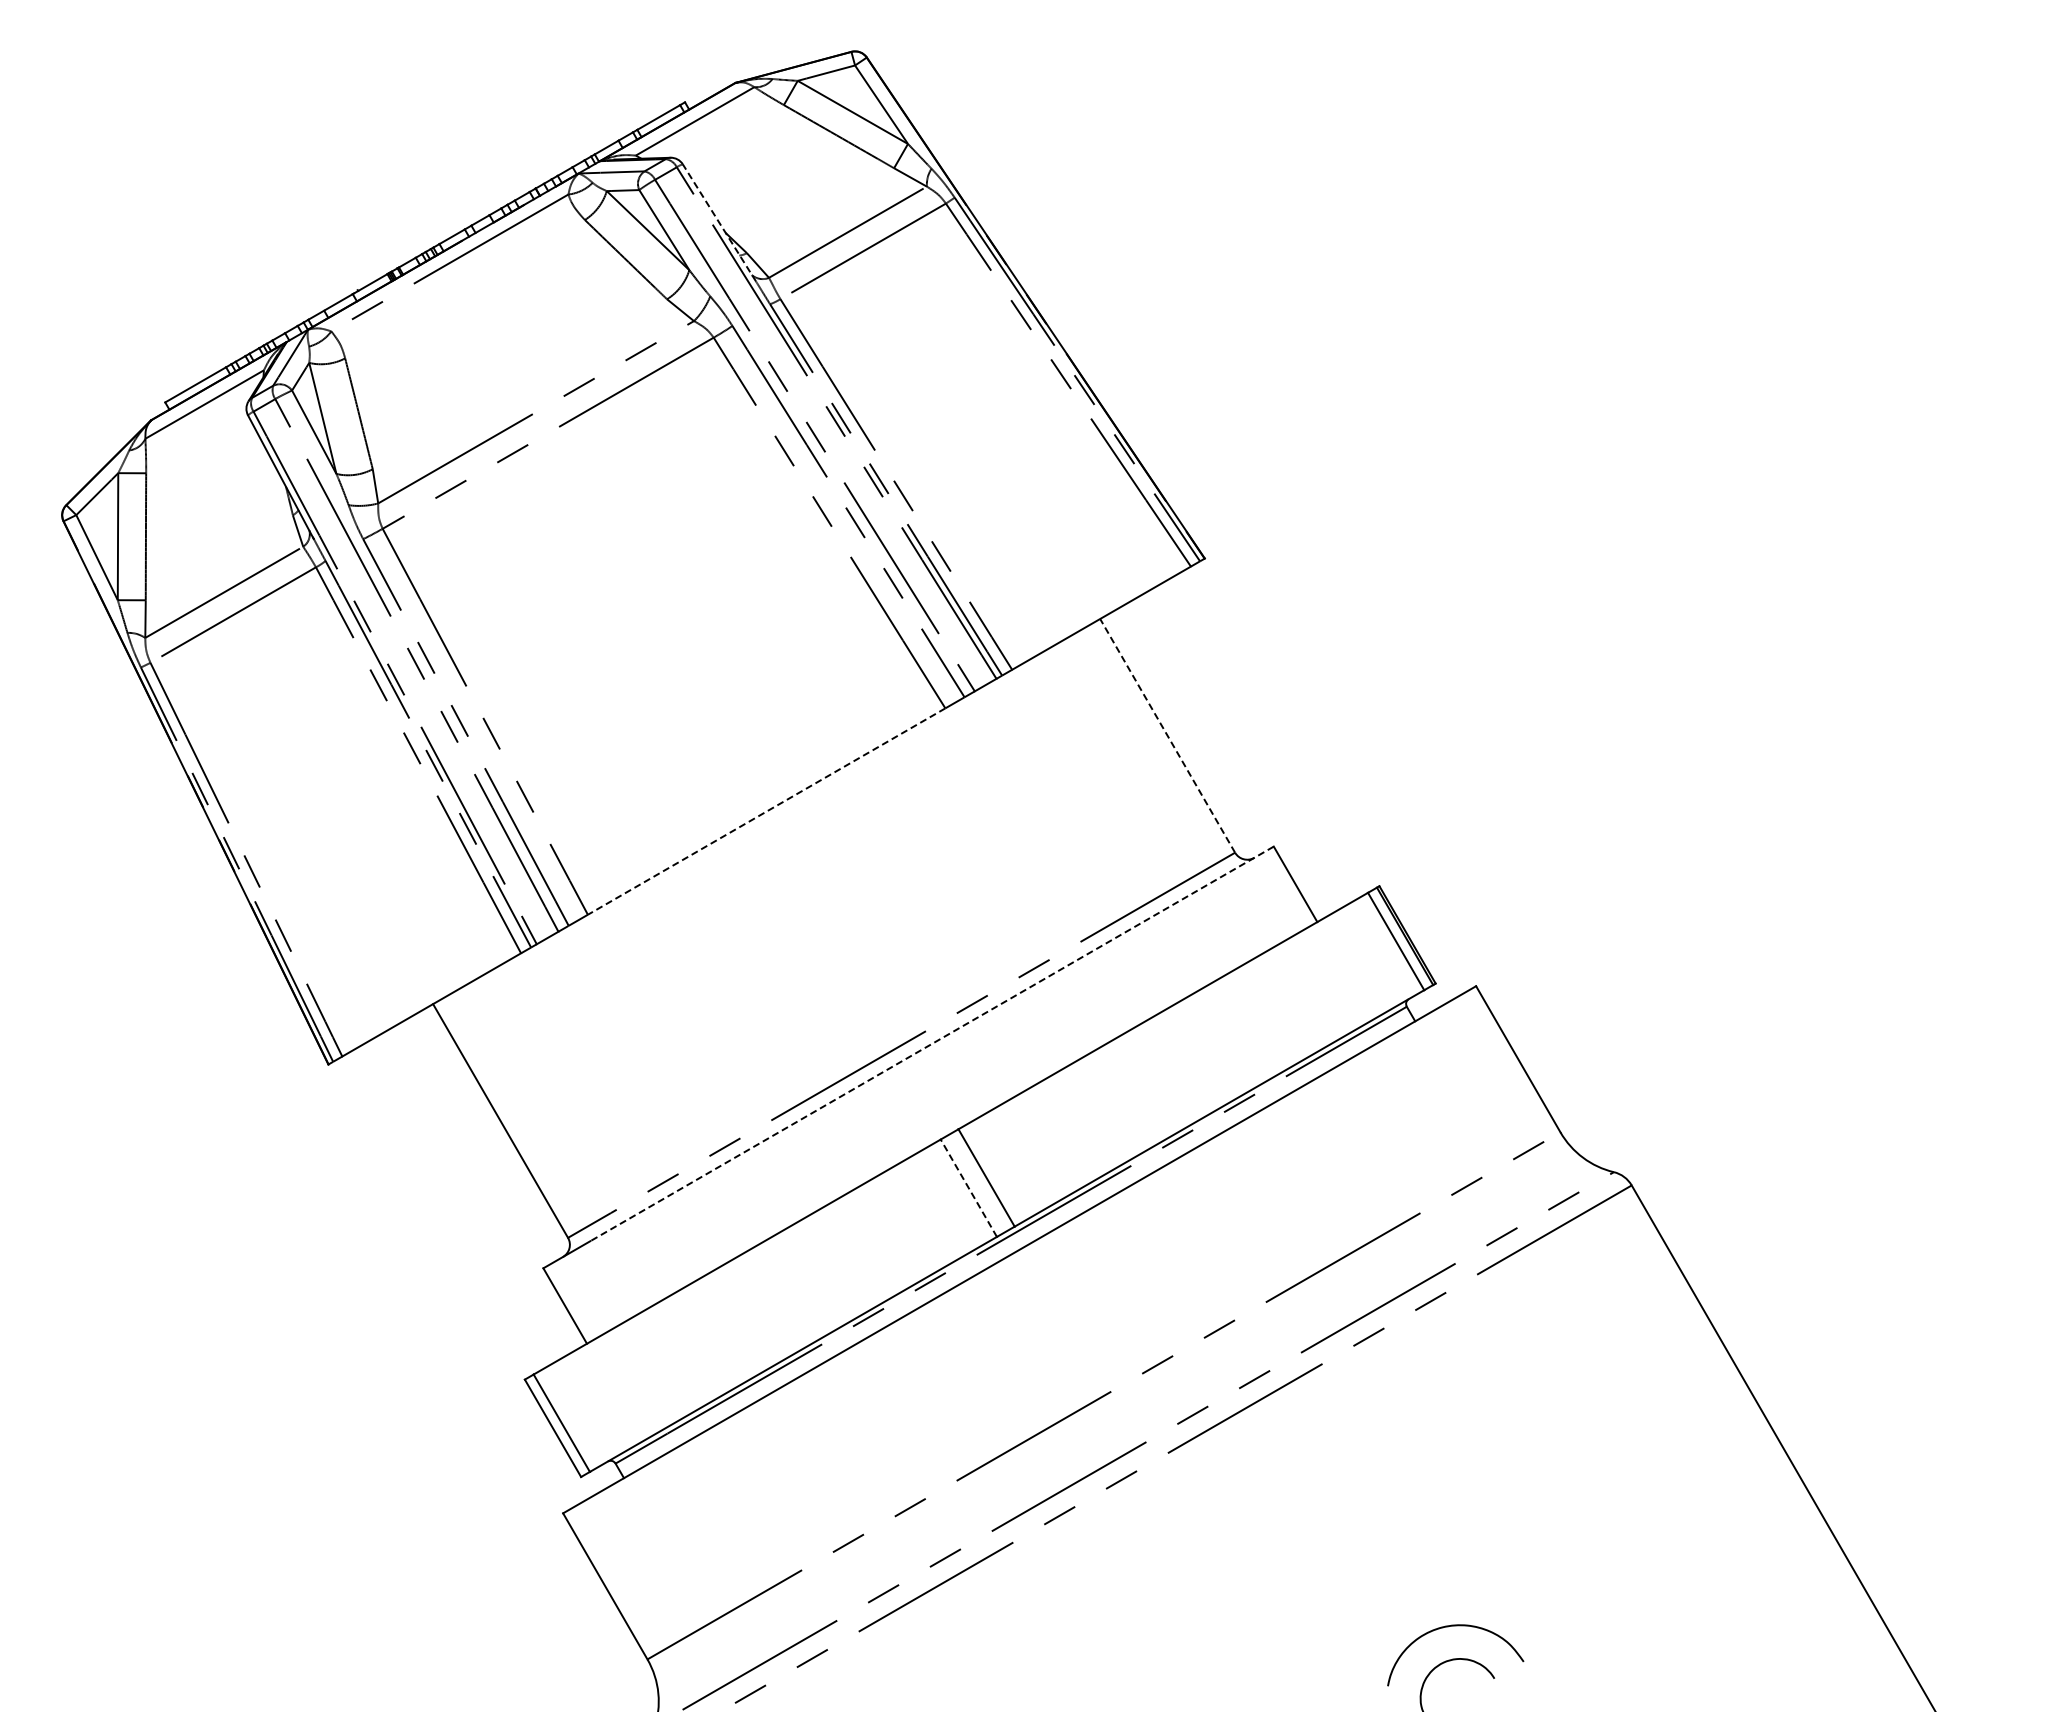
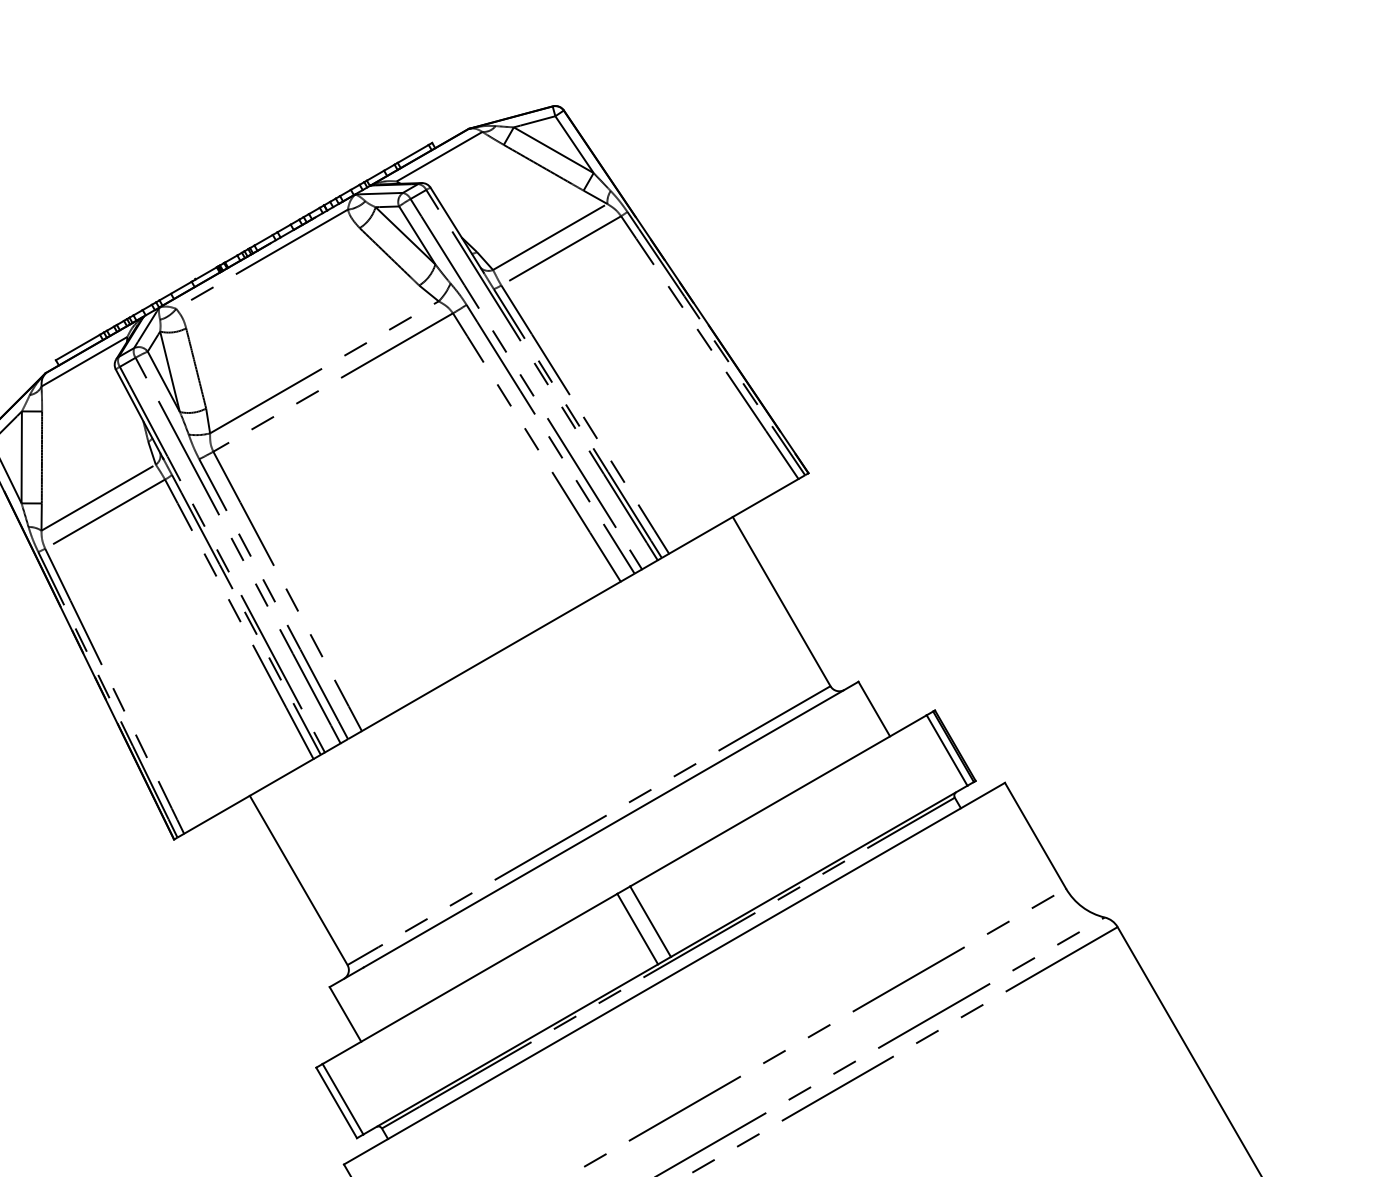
line: (719, 222) -> (457, 229), dashed -> solid
line: (1167, 735) -> (781, 601), dashed -> solid
line: (766, 811) -> (491, 656), dashed -> solid
line: (932, 1043) -> (611, 824), dashed -> solid
line: (968, 1187) -> (637, 928), dashed -> solid

